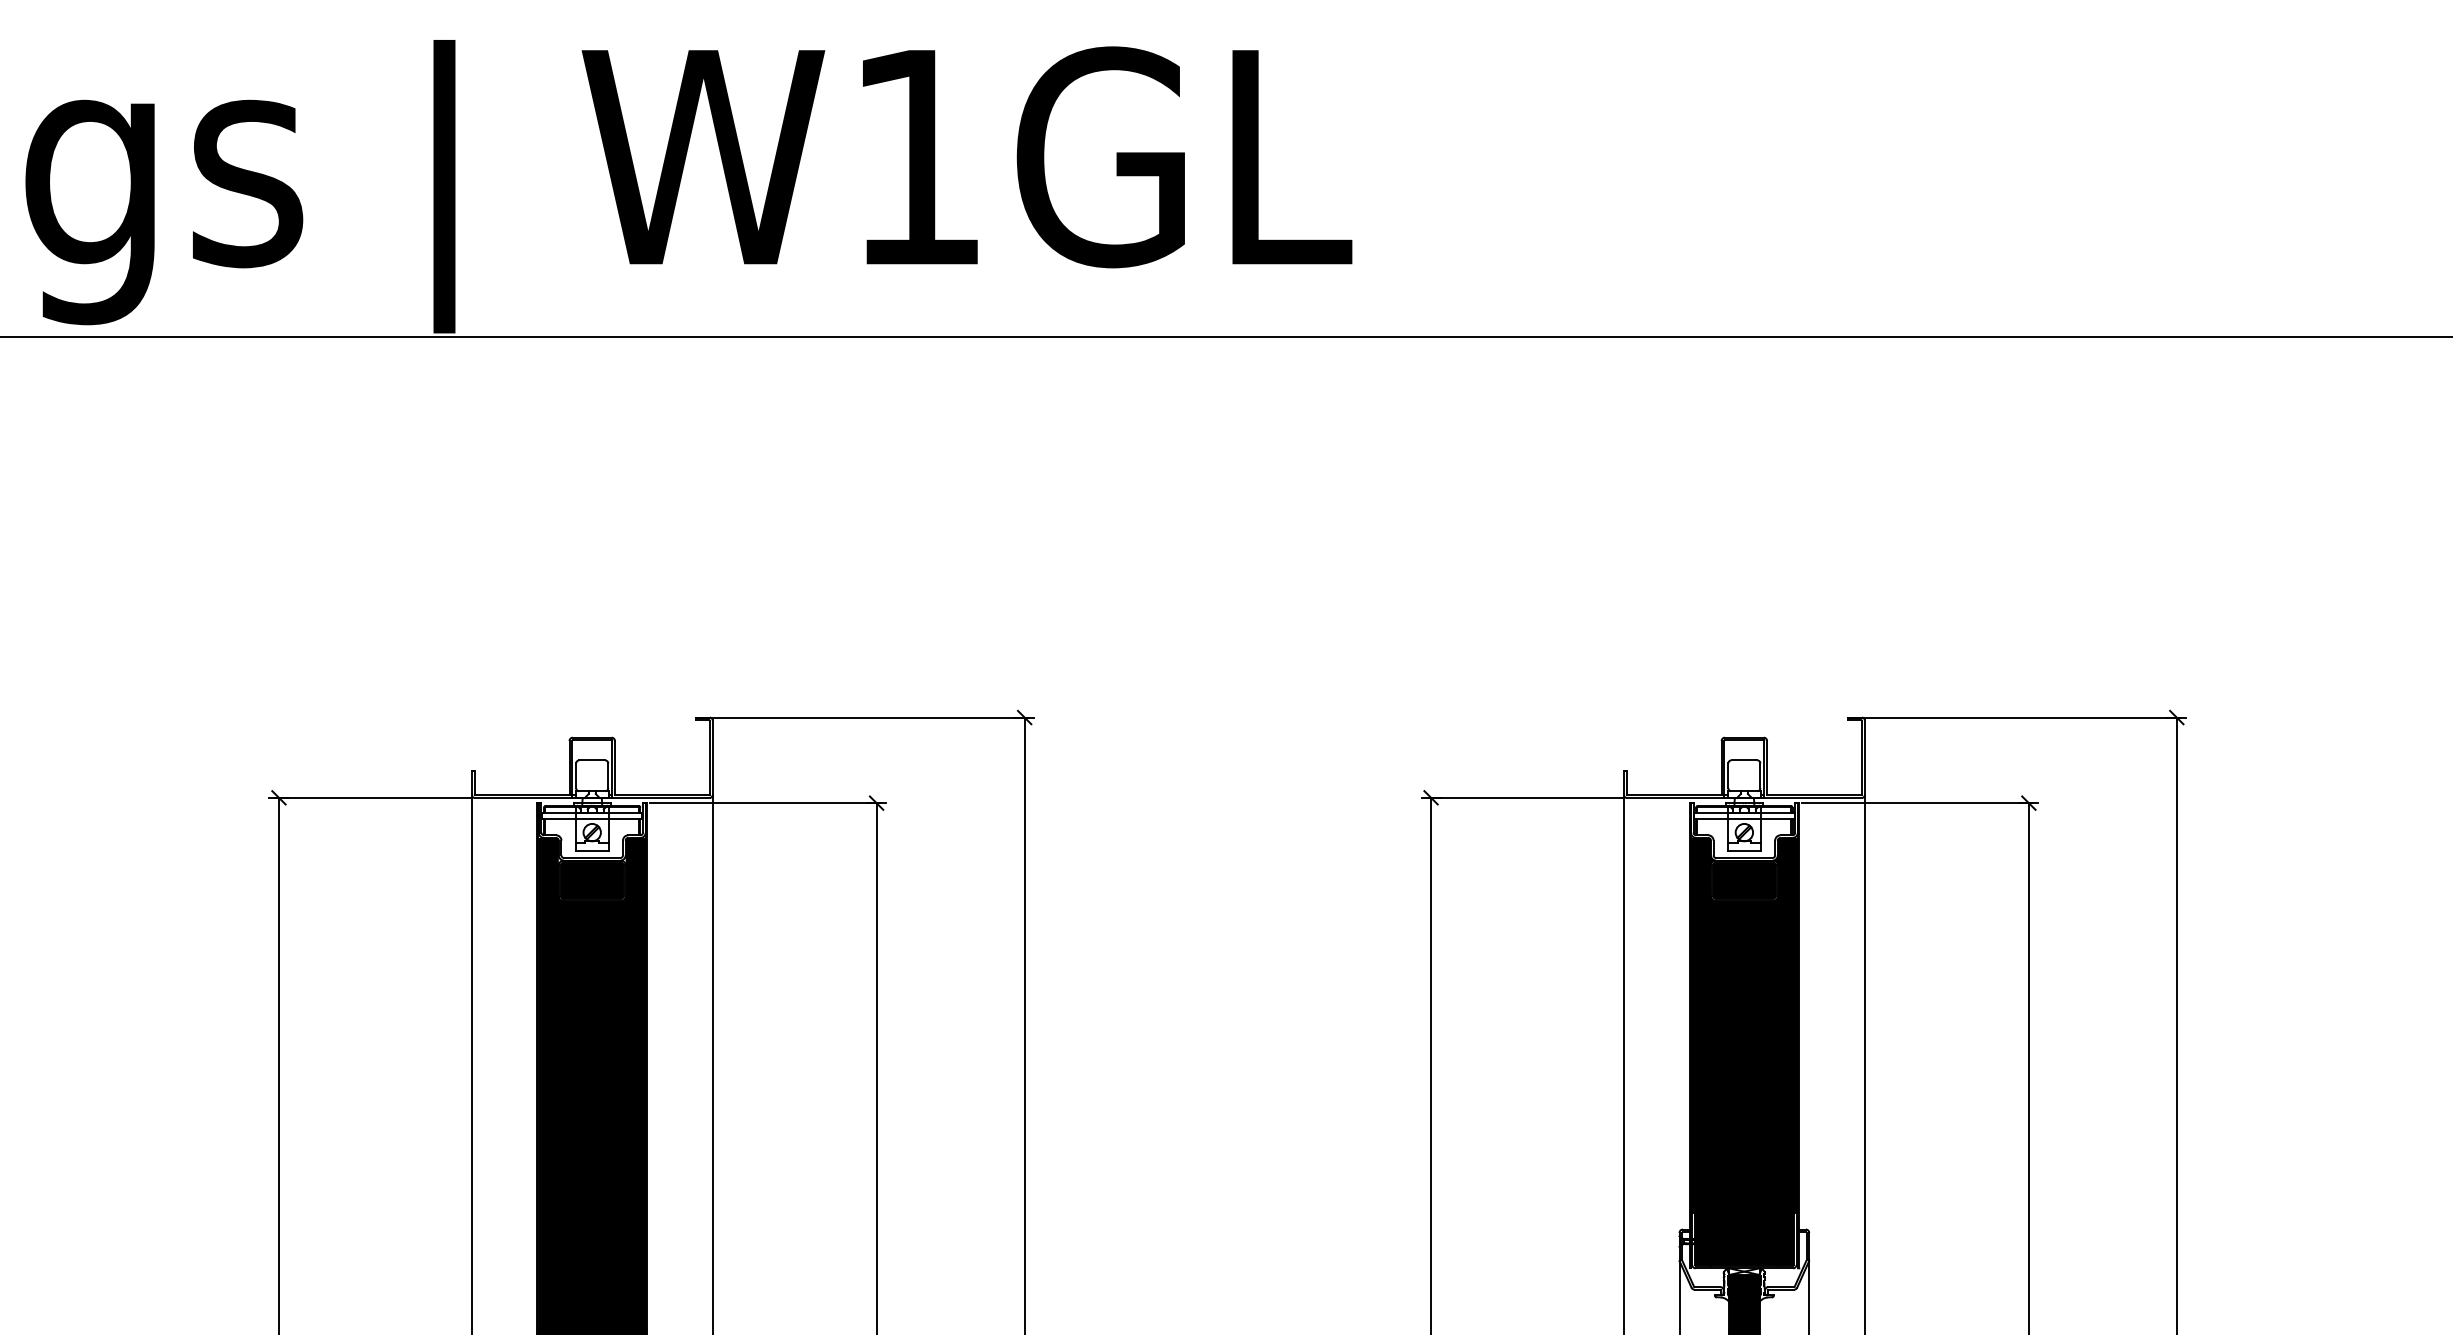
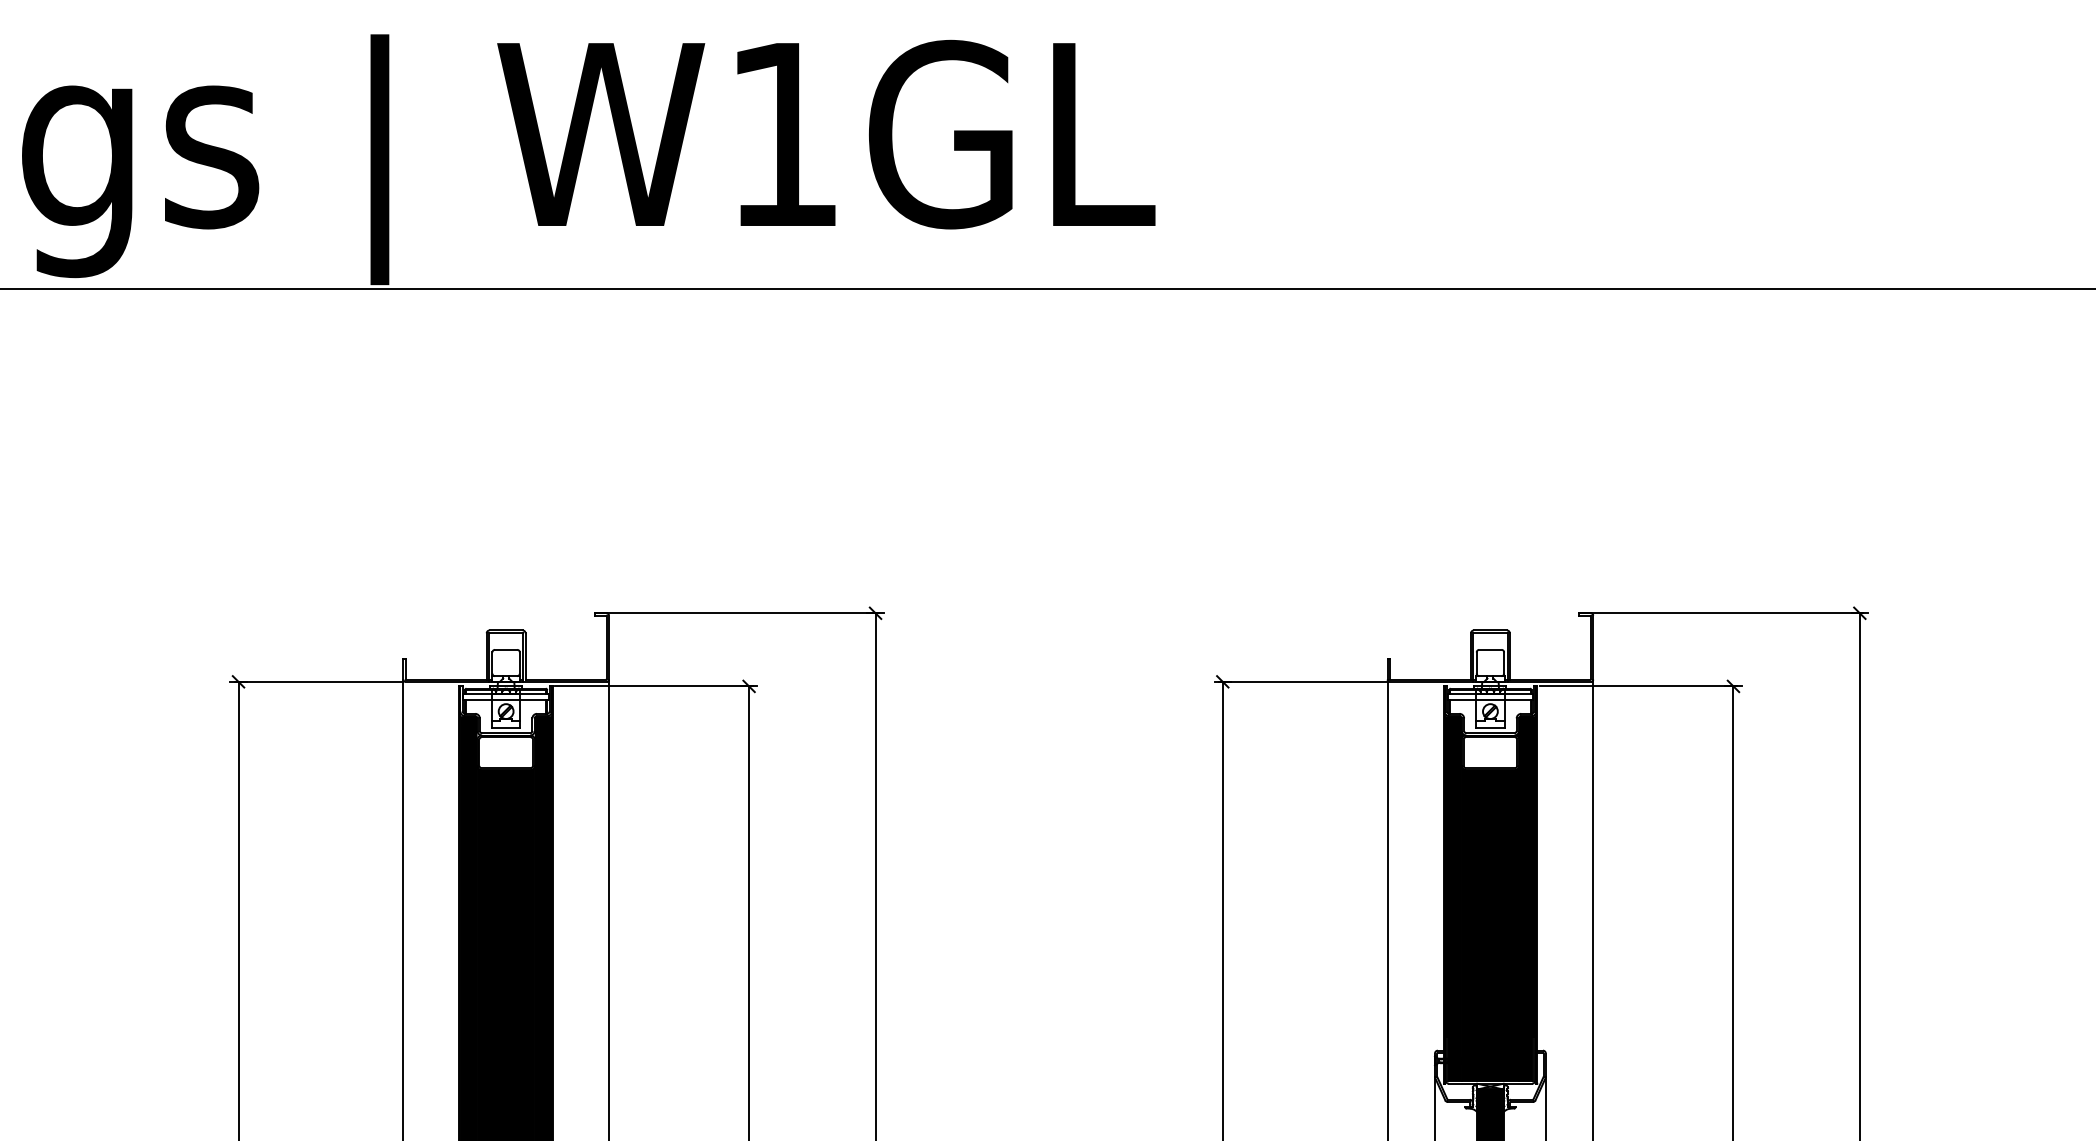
fill: (591, 880) -> (505, 752), removed
fill: (1743, 880) -> (1489, 752), removed

